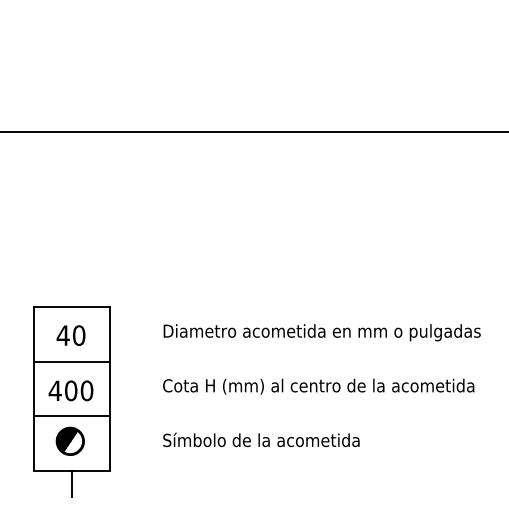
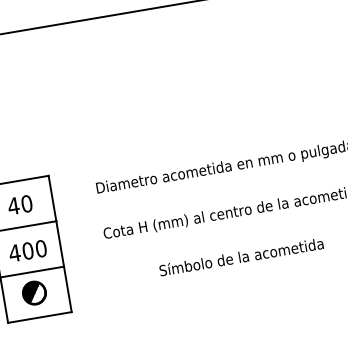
text: (261, 439) -> (241, 256), moved
line: (71, 483) -> (41, 327), removed

